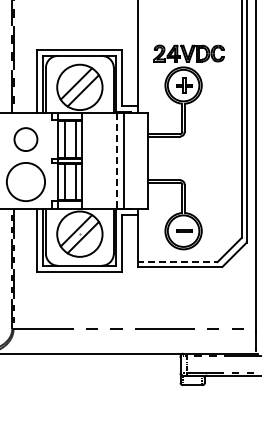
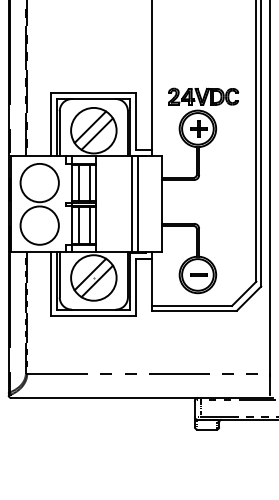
circle: (25, 139) -> (39, 182), size x1.67
line: (117, 160) -> (131, 204), dashed -> solid
line: (178, 261) -> (192, 305), dashed -> solid

